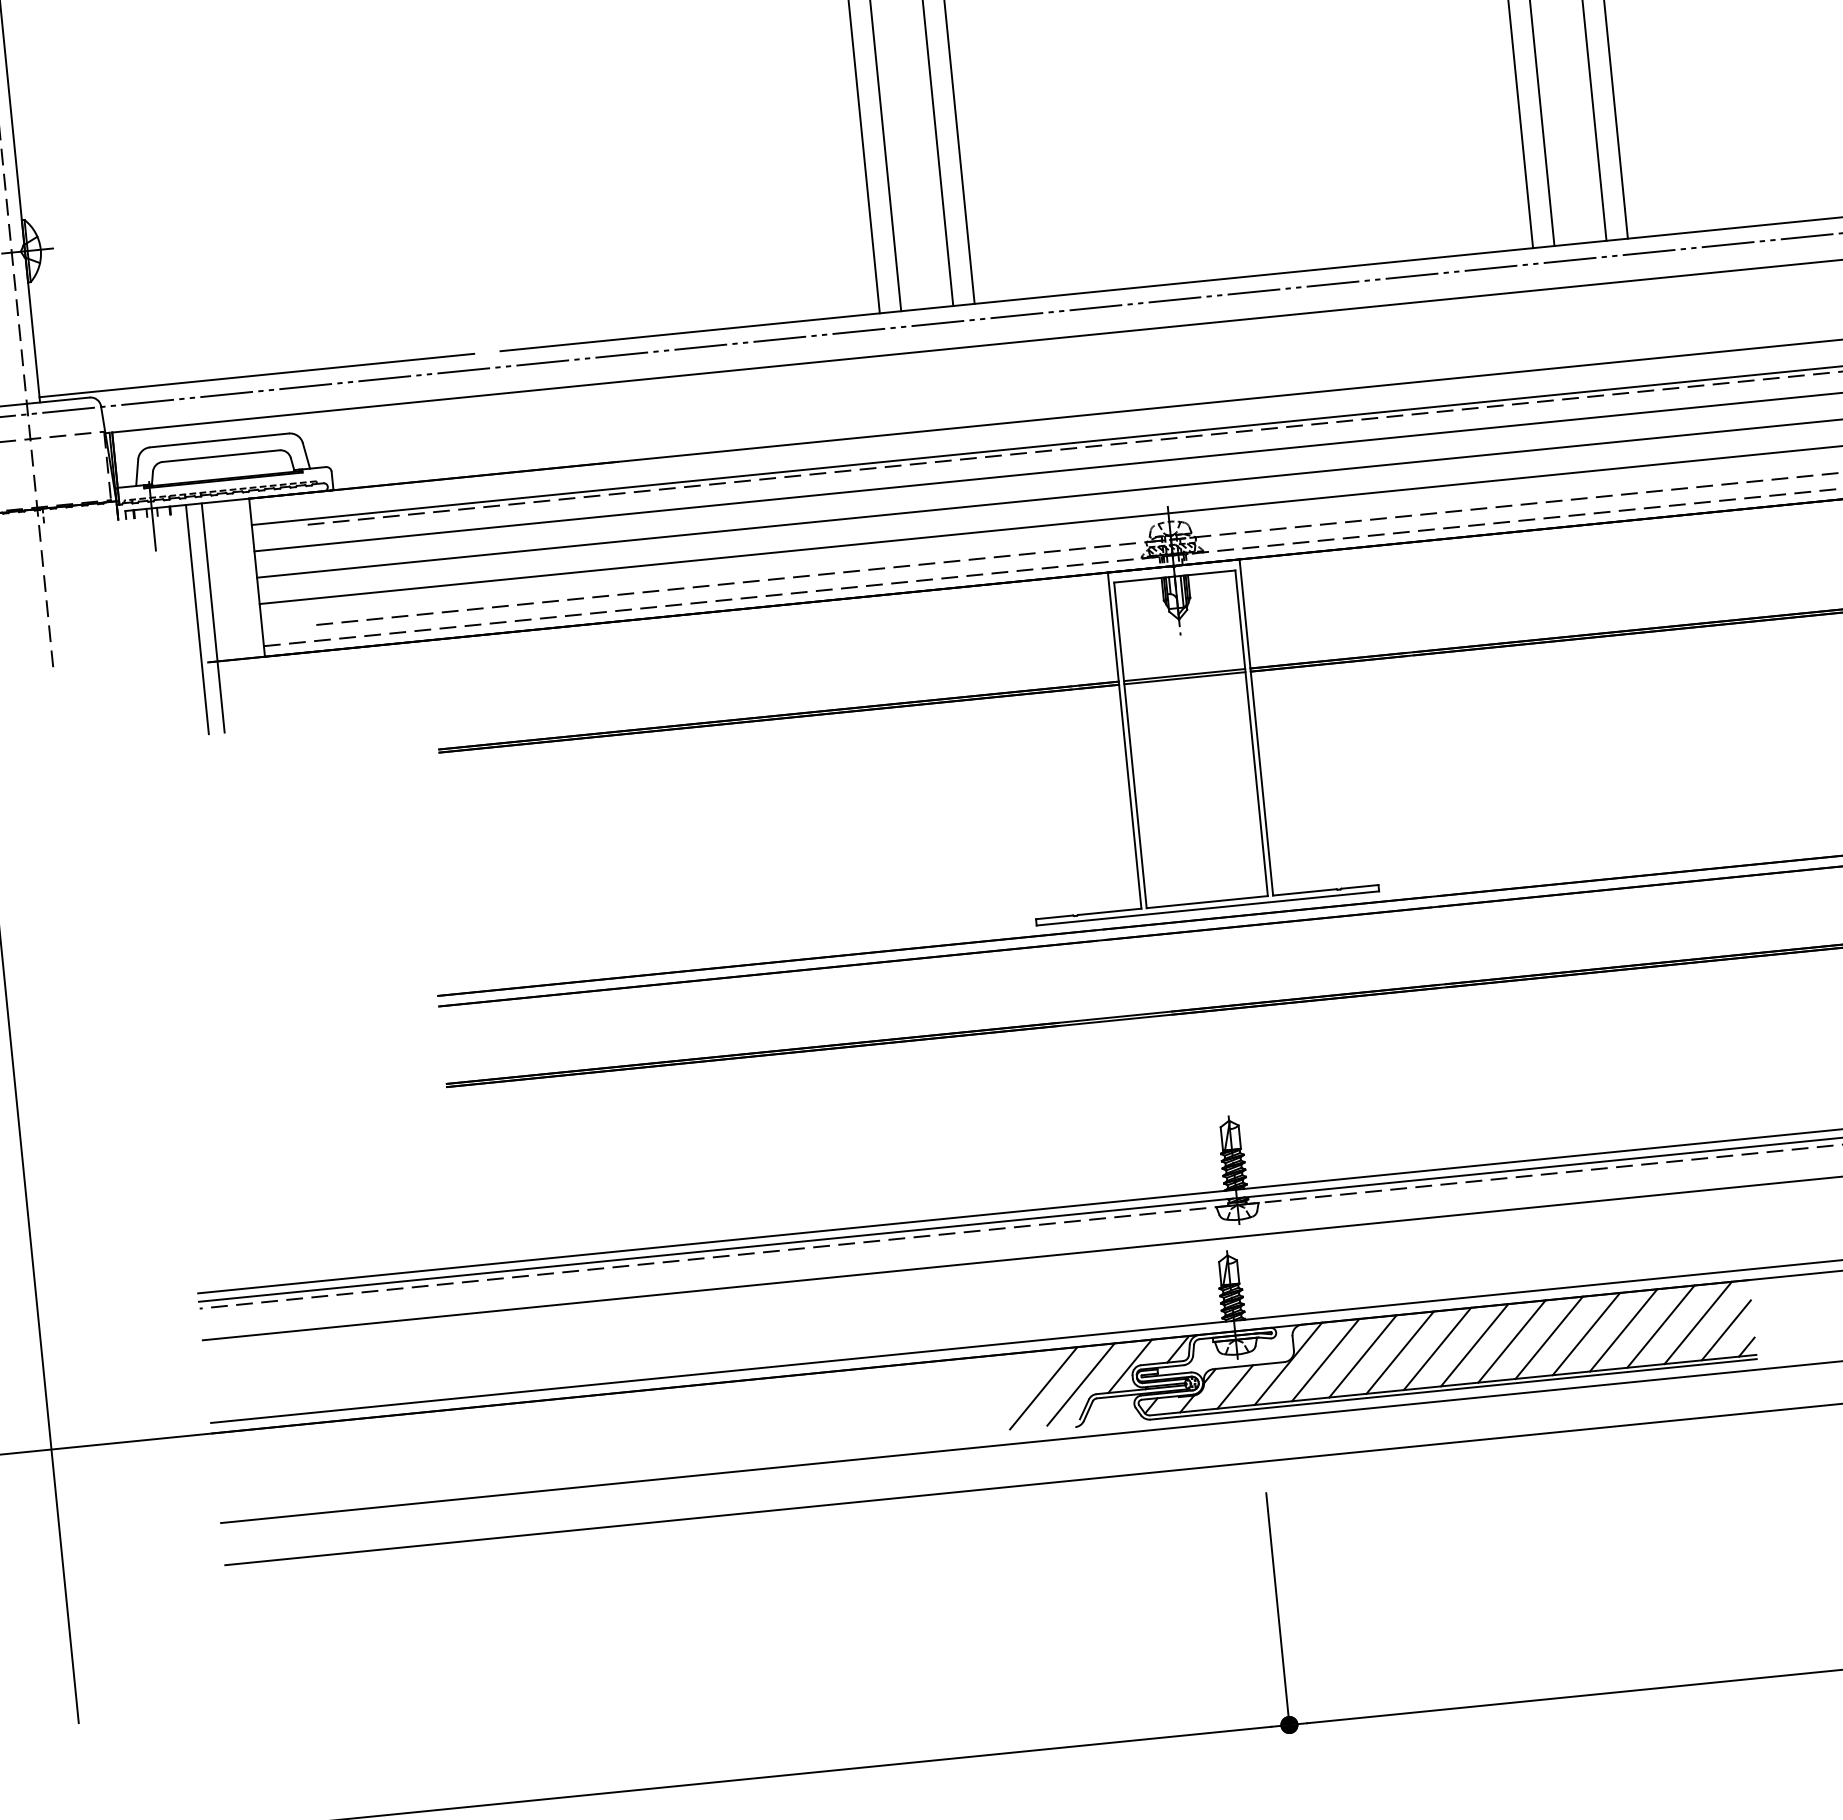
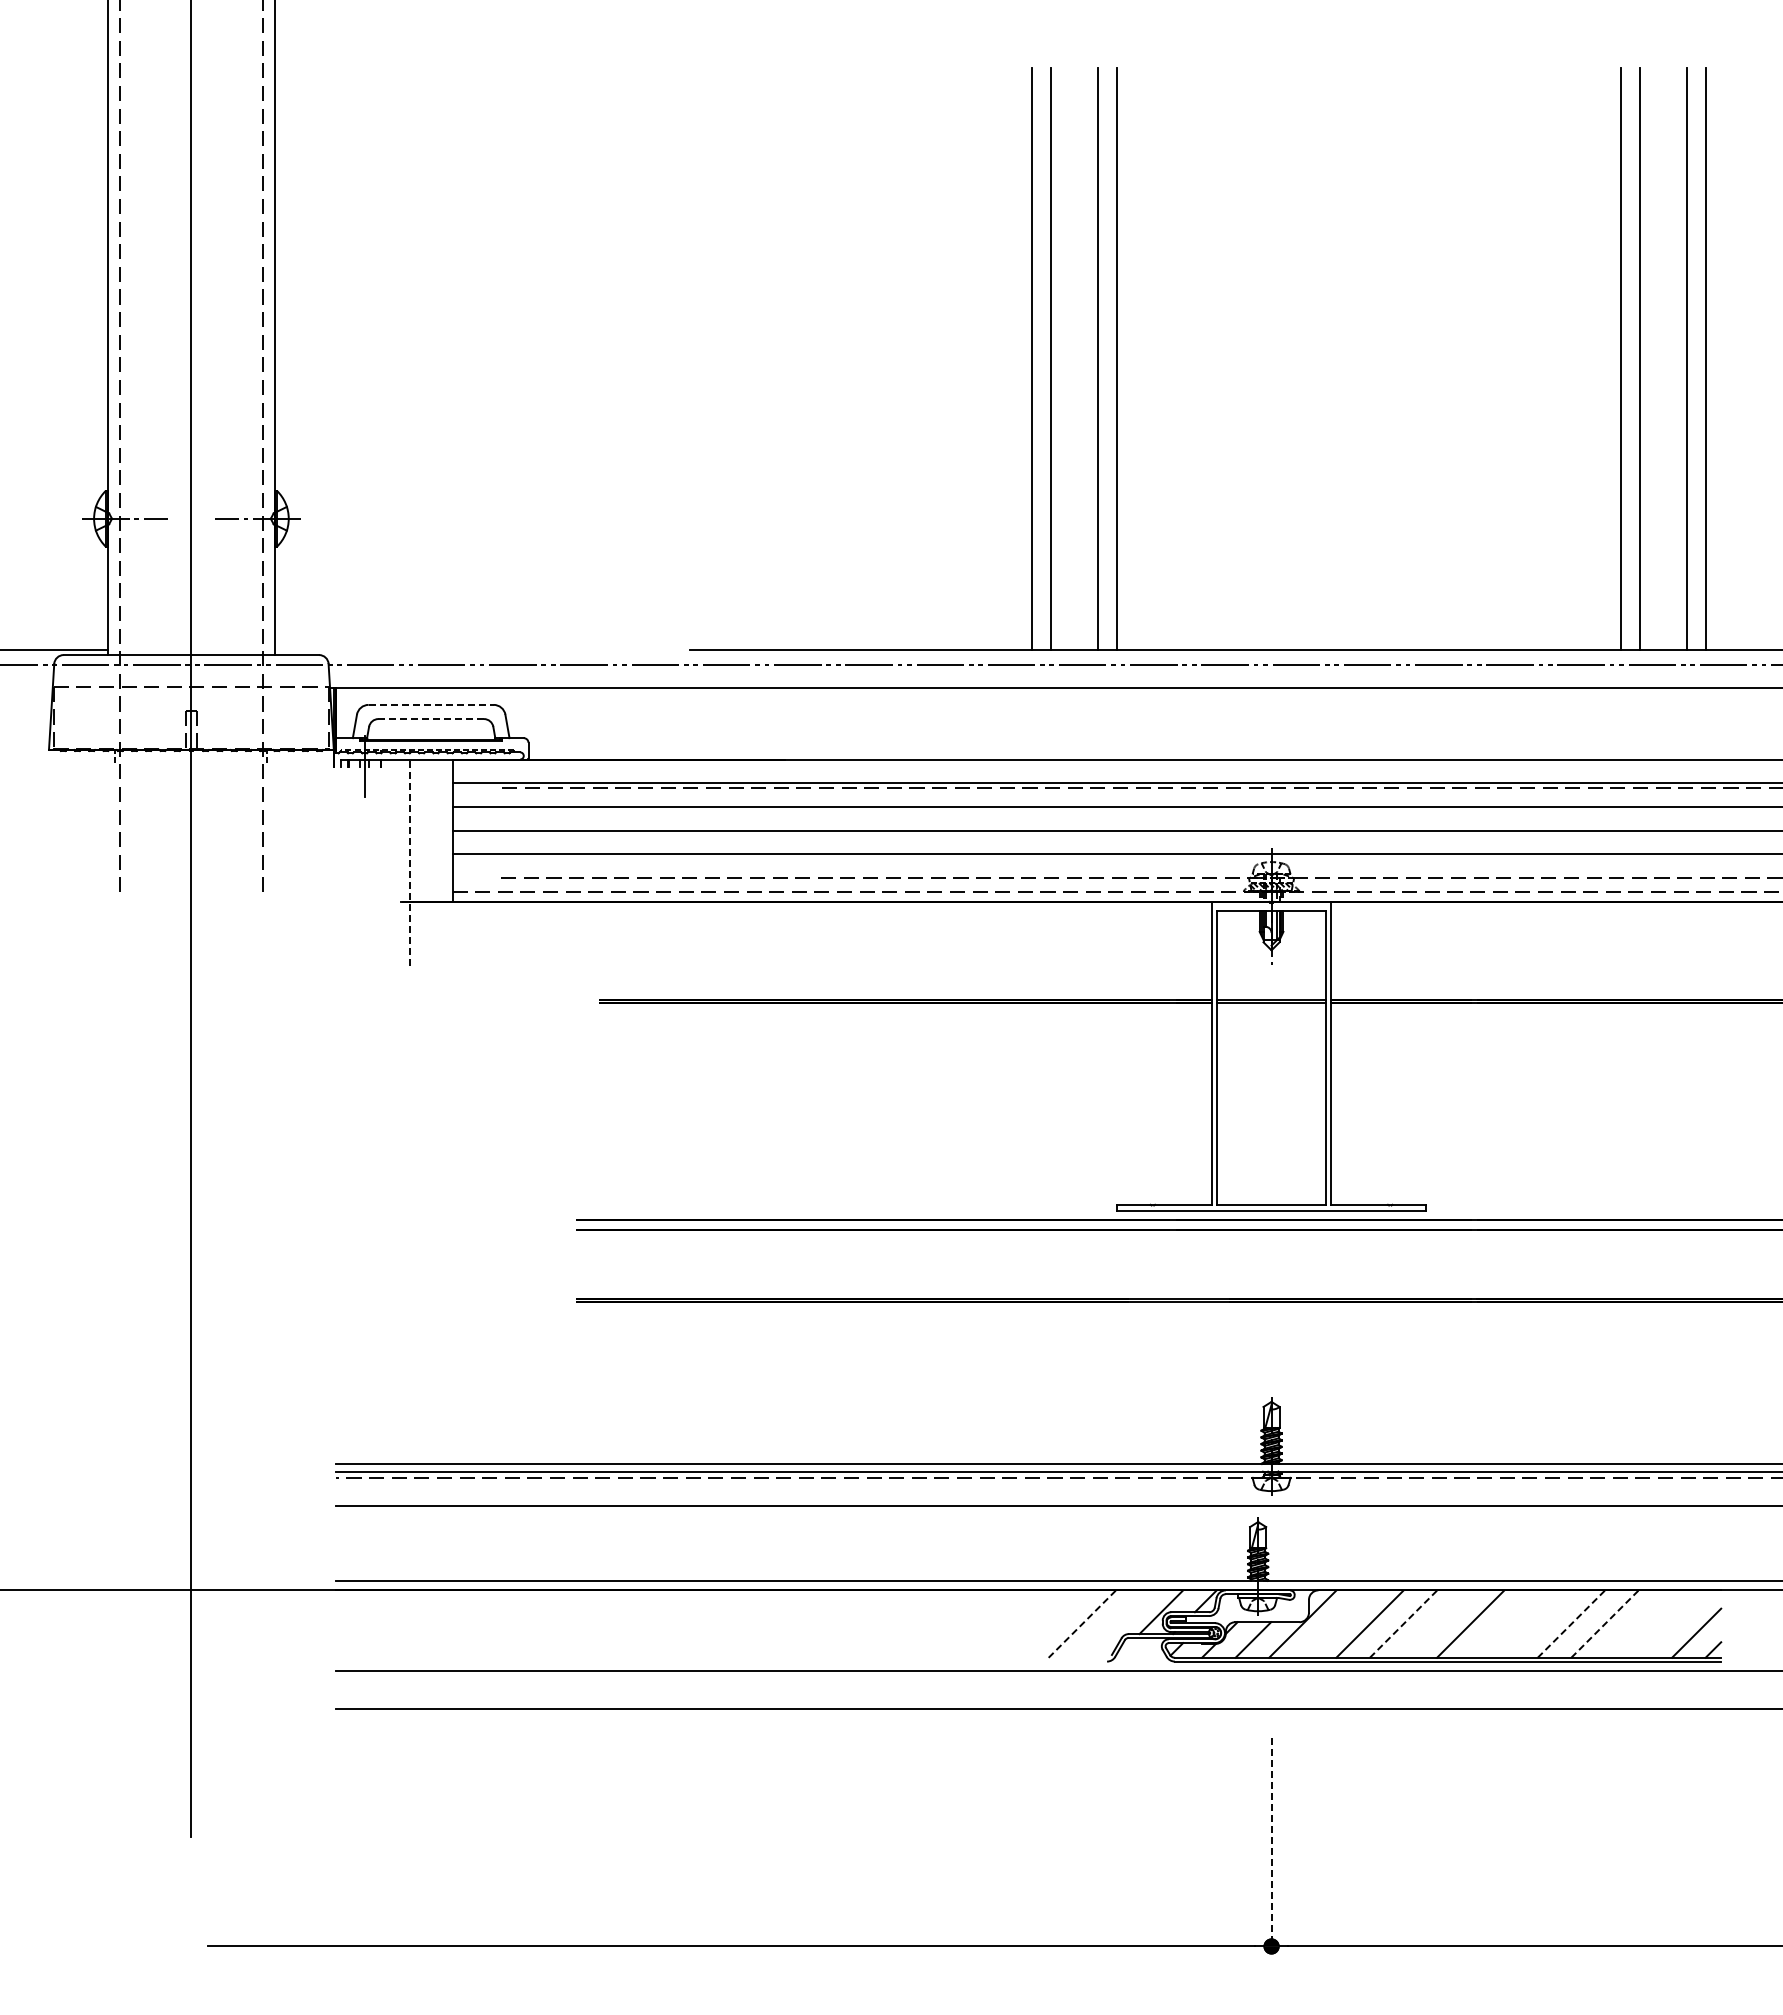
line: (257, 375) -> (470, 650), removed
line: (219, 439) -> (431, 704), solid -> dashed
line: (221, 456) -> (431, 719), solid -> dashed
line: (212, 617) -> (409, 862), solid -> dashed
line: (197, 619) -> (395, 862), removed
line: (1697, 1322) -> (1671, 1623), removed
line: (1660, 1326) -> (1638, 1623), removed
line: (1624, 1330) -> (1605, 1624), solid -> dashed
line: (1586, 1334) -> (1571, 1624), solid -> dashed
line: (1548, 1337) -> (1537, 1623), removed
line: (1512, 1340) -> (1504, 1623), removed
line: (1436, 1348) -> (1436, 1623), removed
line: (1400, 1353) -> (1403, 1624), solid -> dashed
line: (1325, 1359) -> (1336, 1623), removed
line: (1080, 1383) -> (1115, 1623), removed
line: (1043, 1388) -> (1082, 1624), solid -> dashed
line: (1278, 1611) -> (1271, 1844), solid -> dashed

